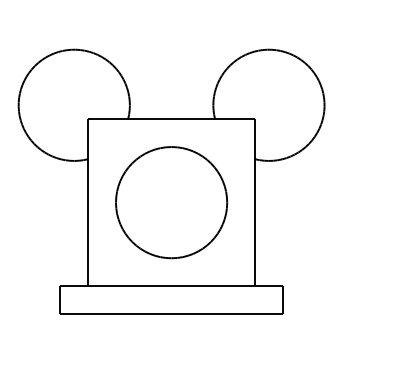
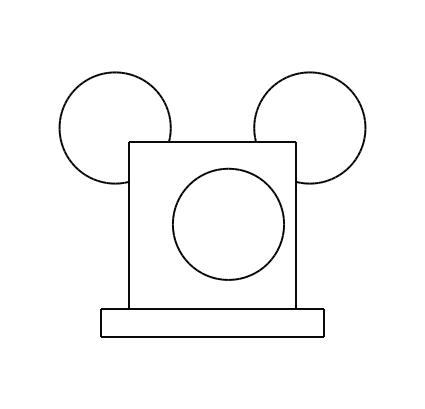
circle: (171, 201) -> (228, 223), moved

